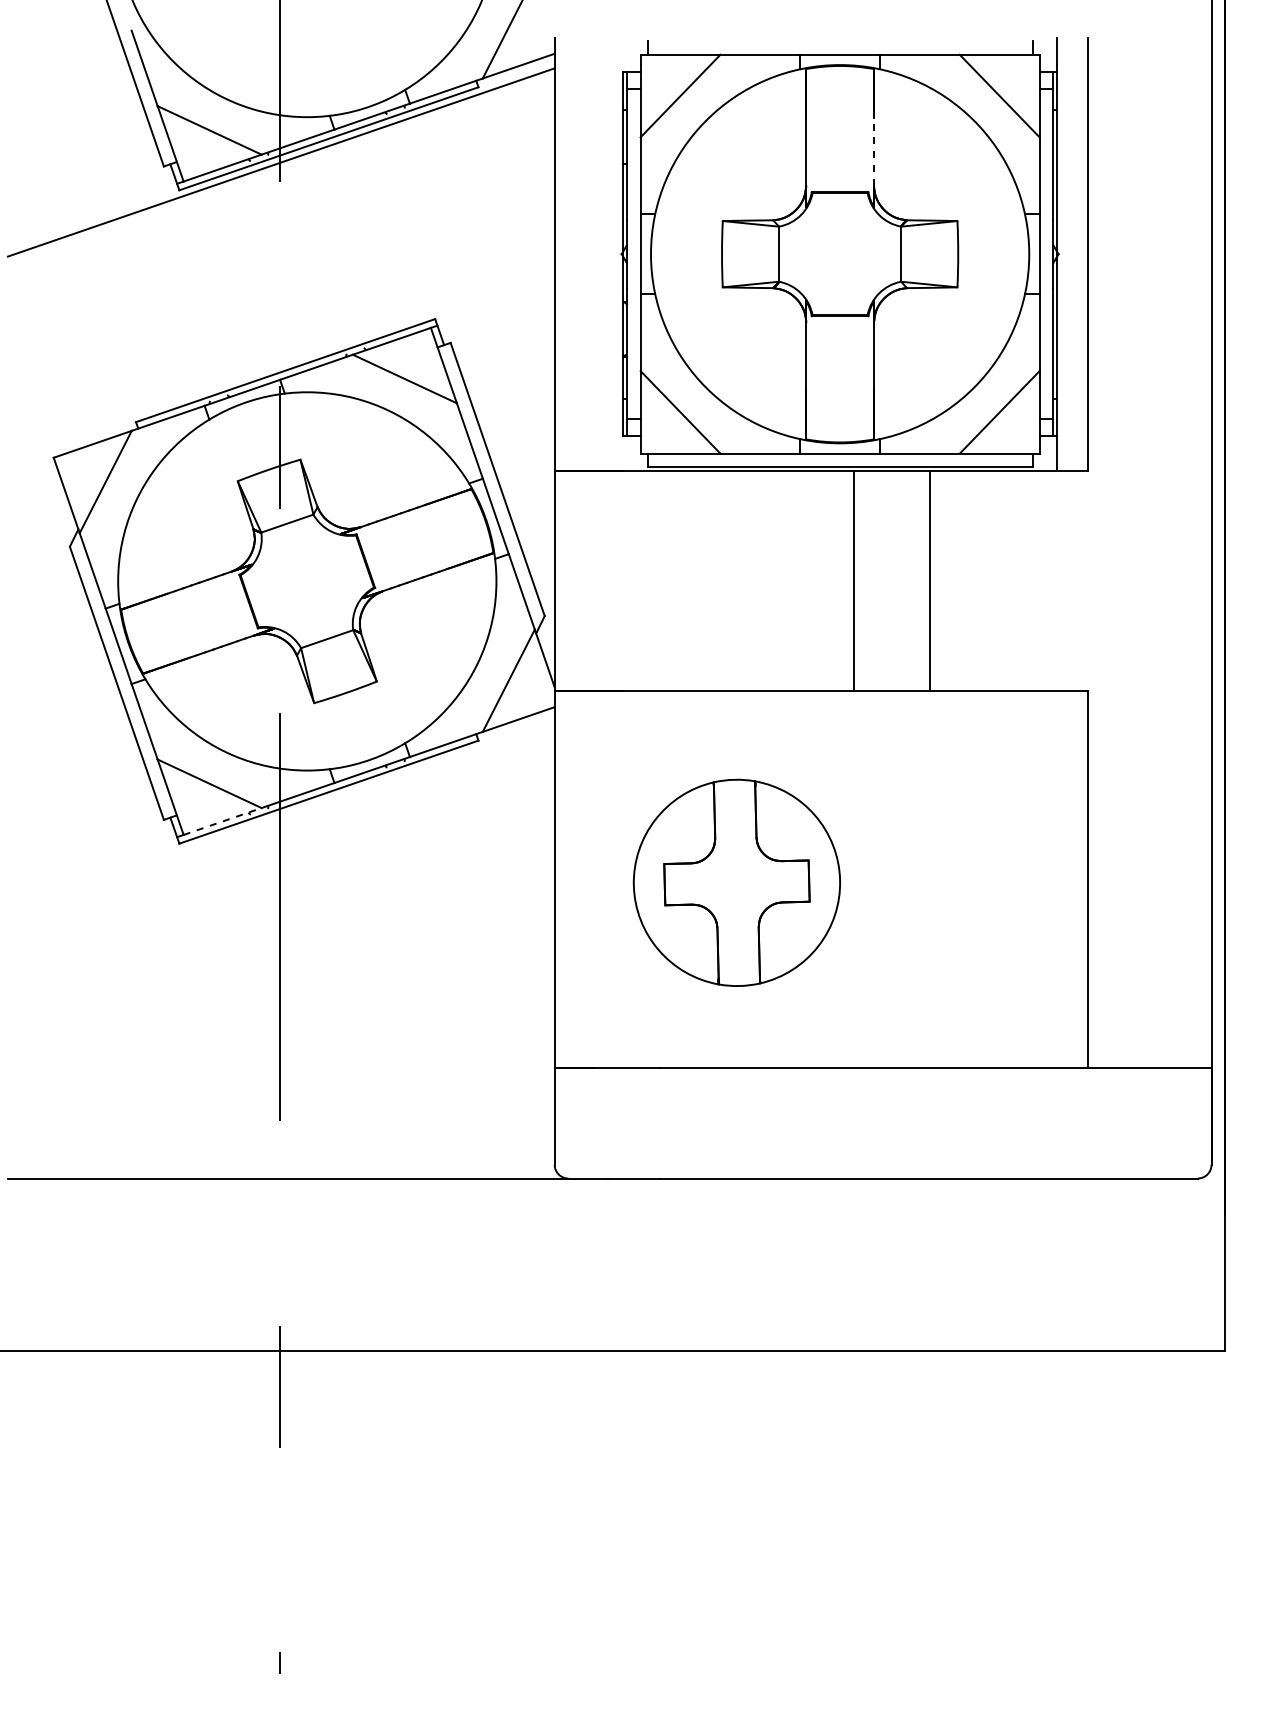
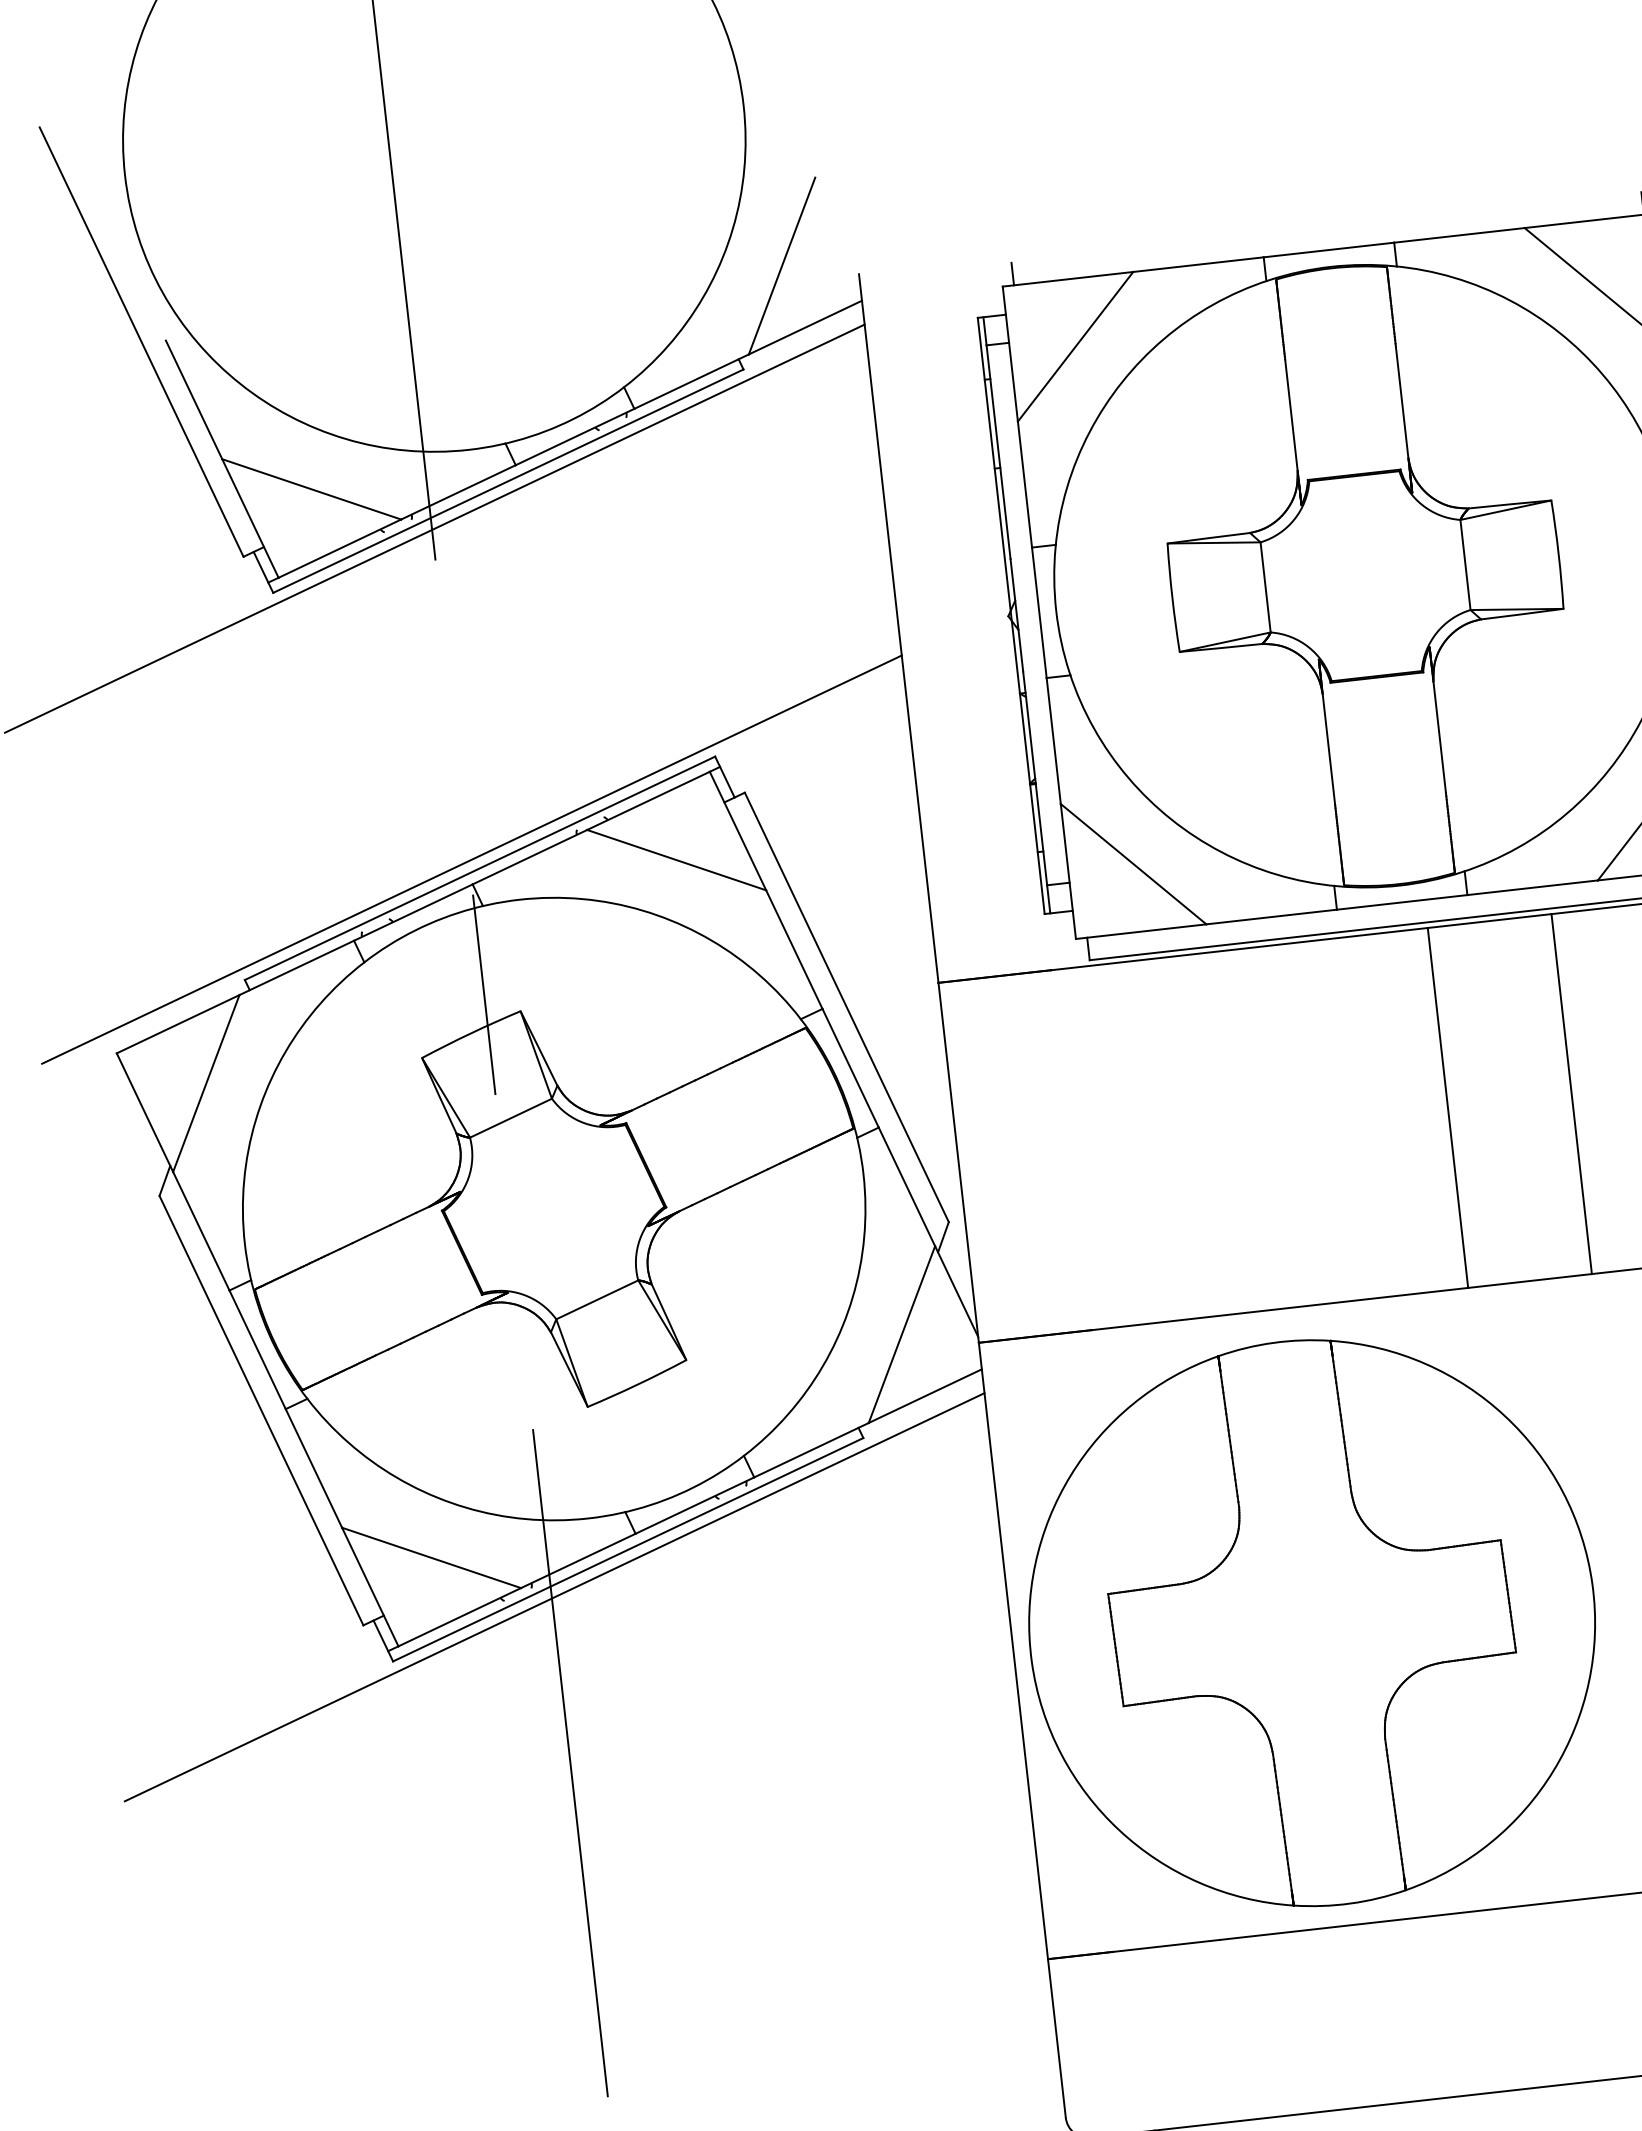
line: (873, 151) -> (1401, 402), dashed -> solid
line: (280, 364) -> (470, 859), added
line: (280, 815) -> (553, 1596), added
line: (223, 821) -> (461, 1617), dashed -> solid
part: (736, 882) -> (1311, 1622), size x1.67

